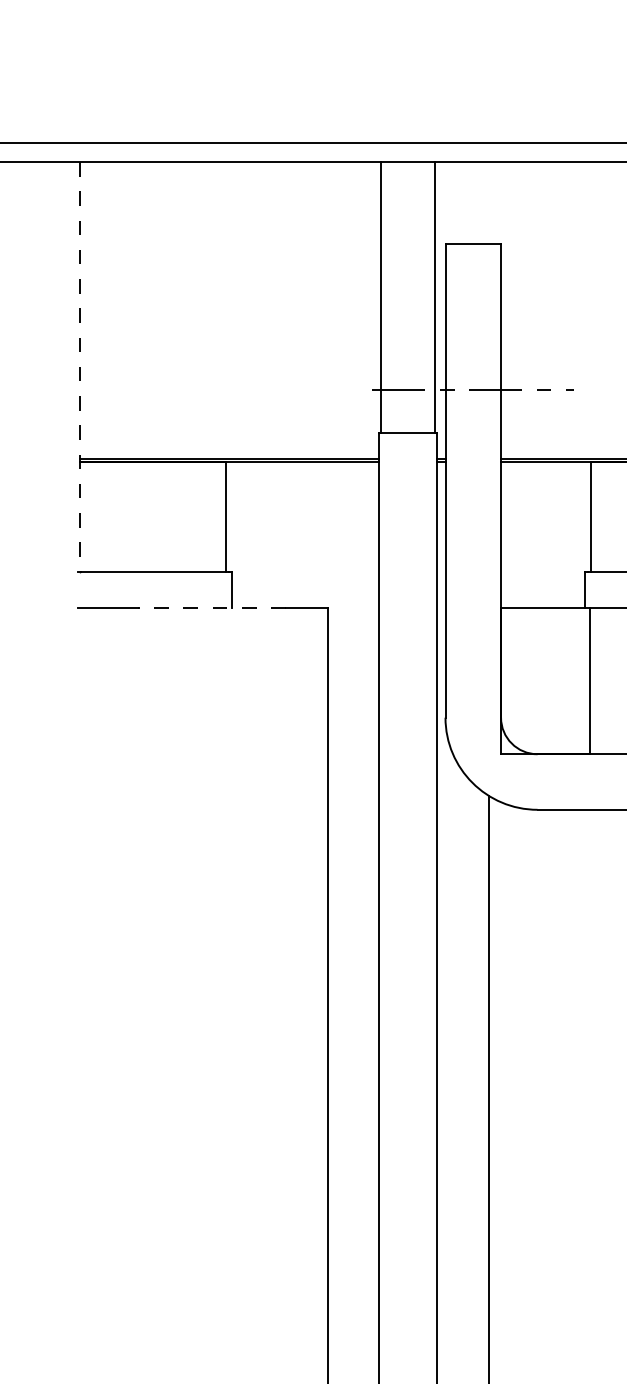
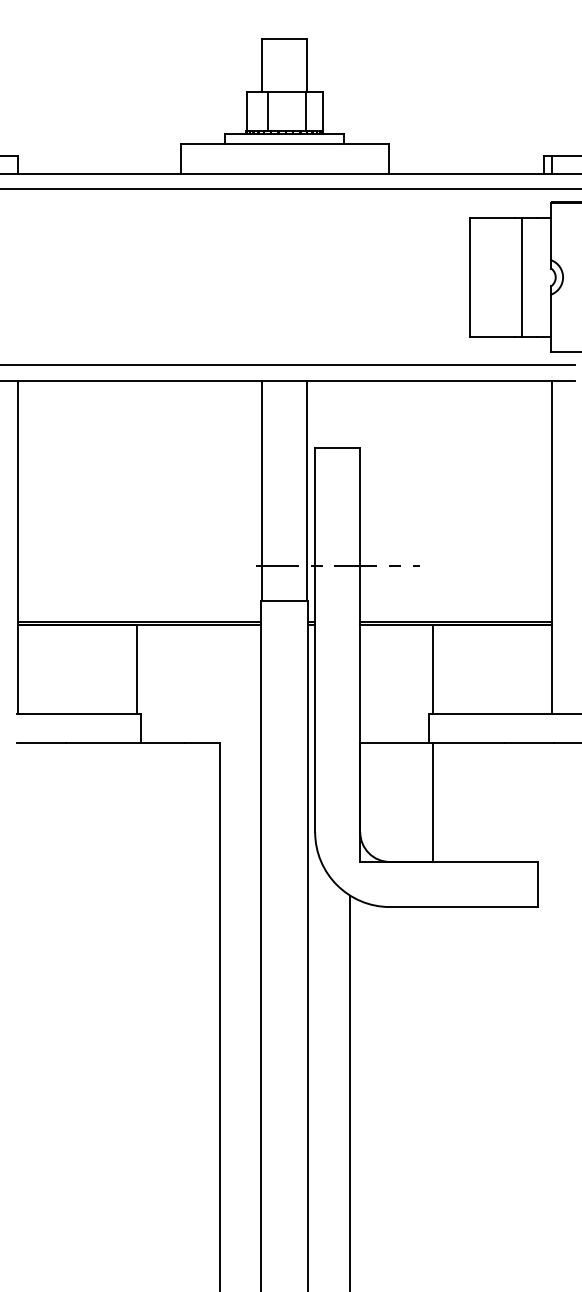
line: (80, 366) -> (18, 547), dashed -> solid
line: (211, 608) -> (125, 743), dashed -> solid

